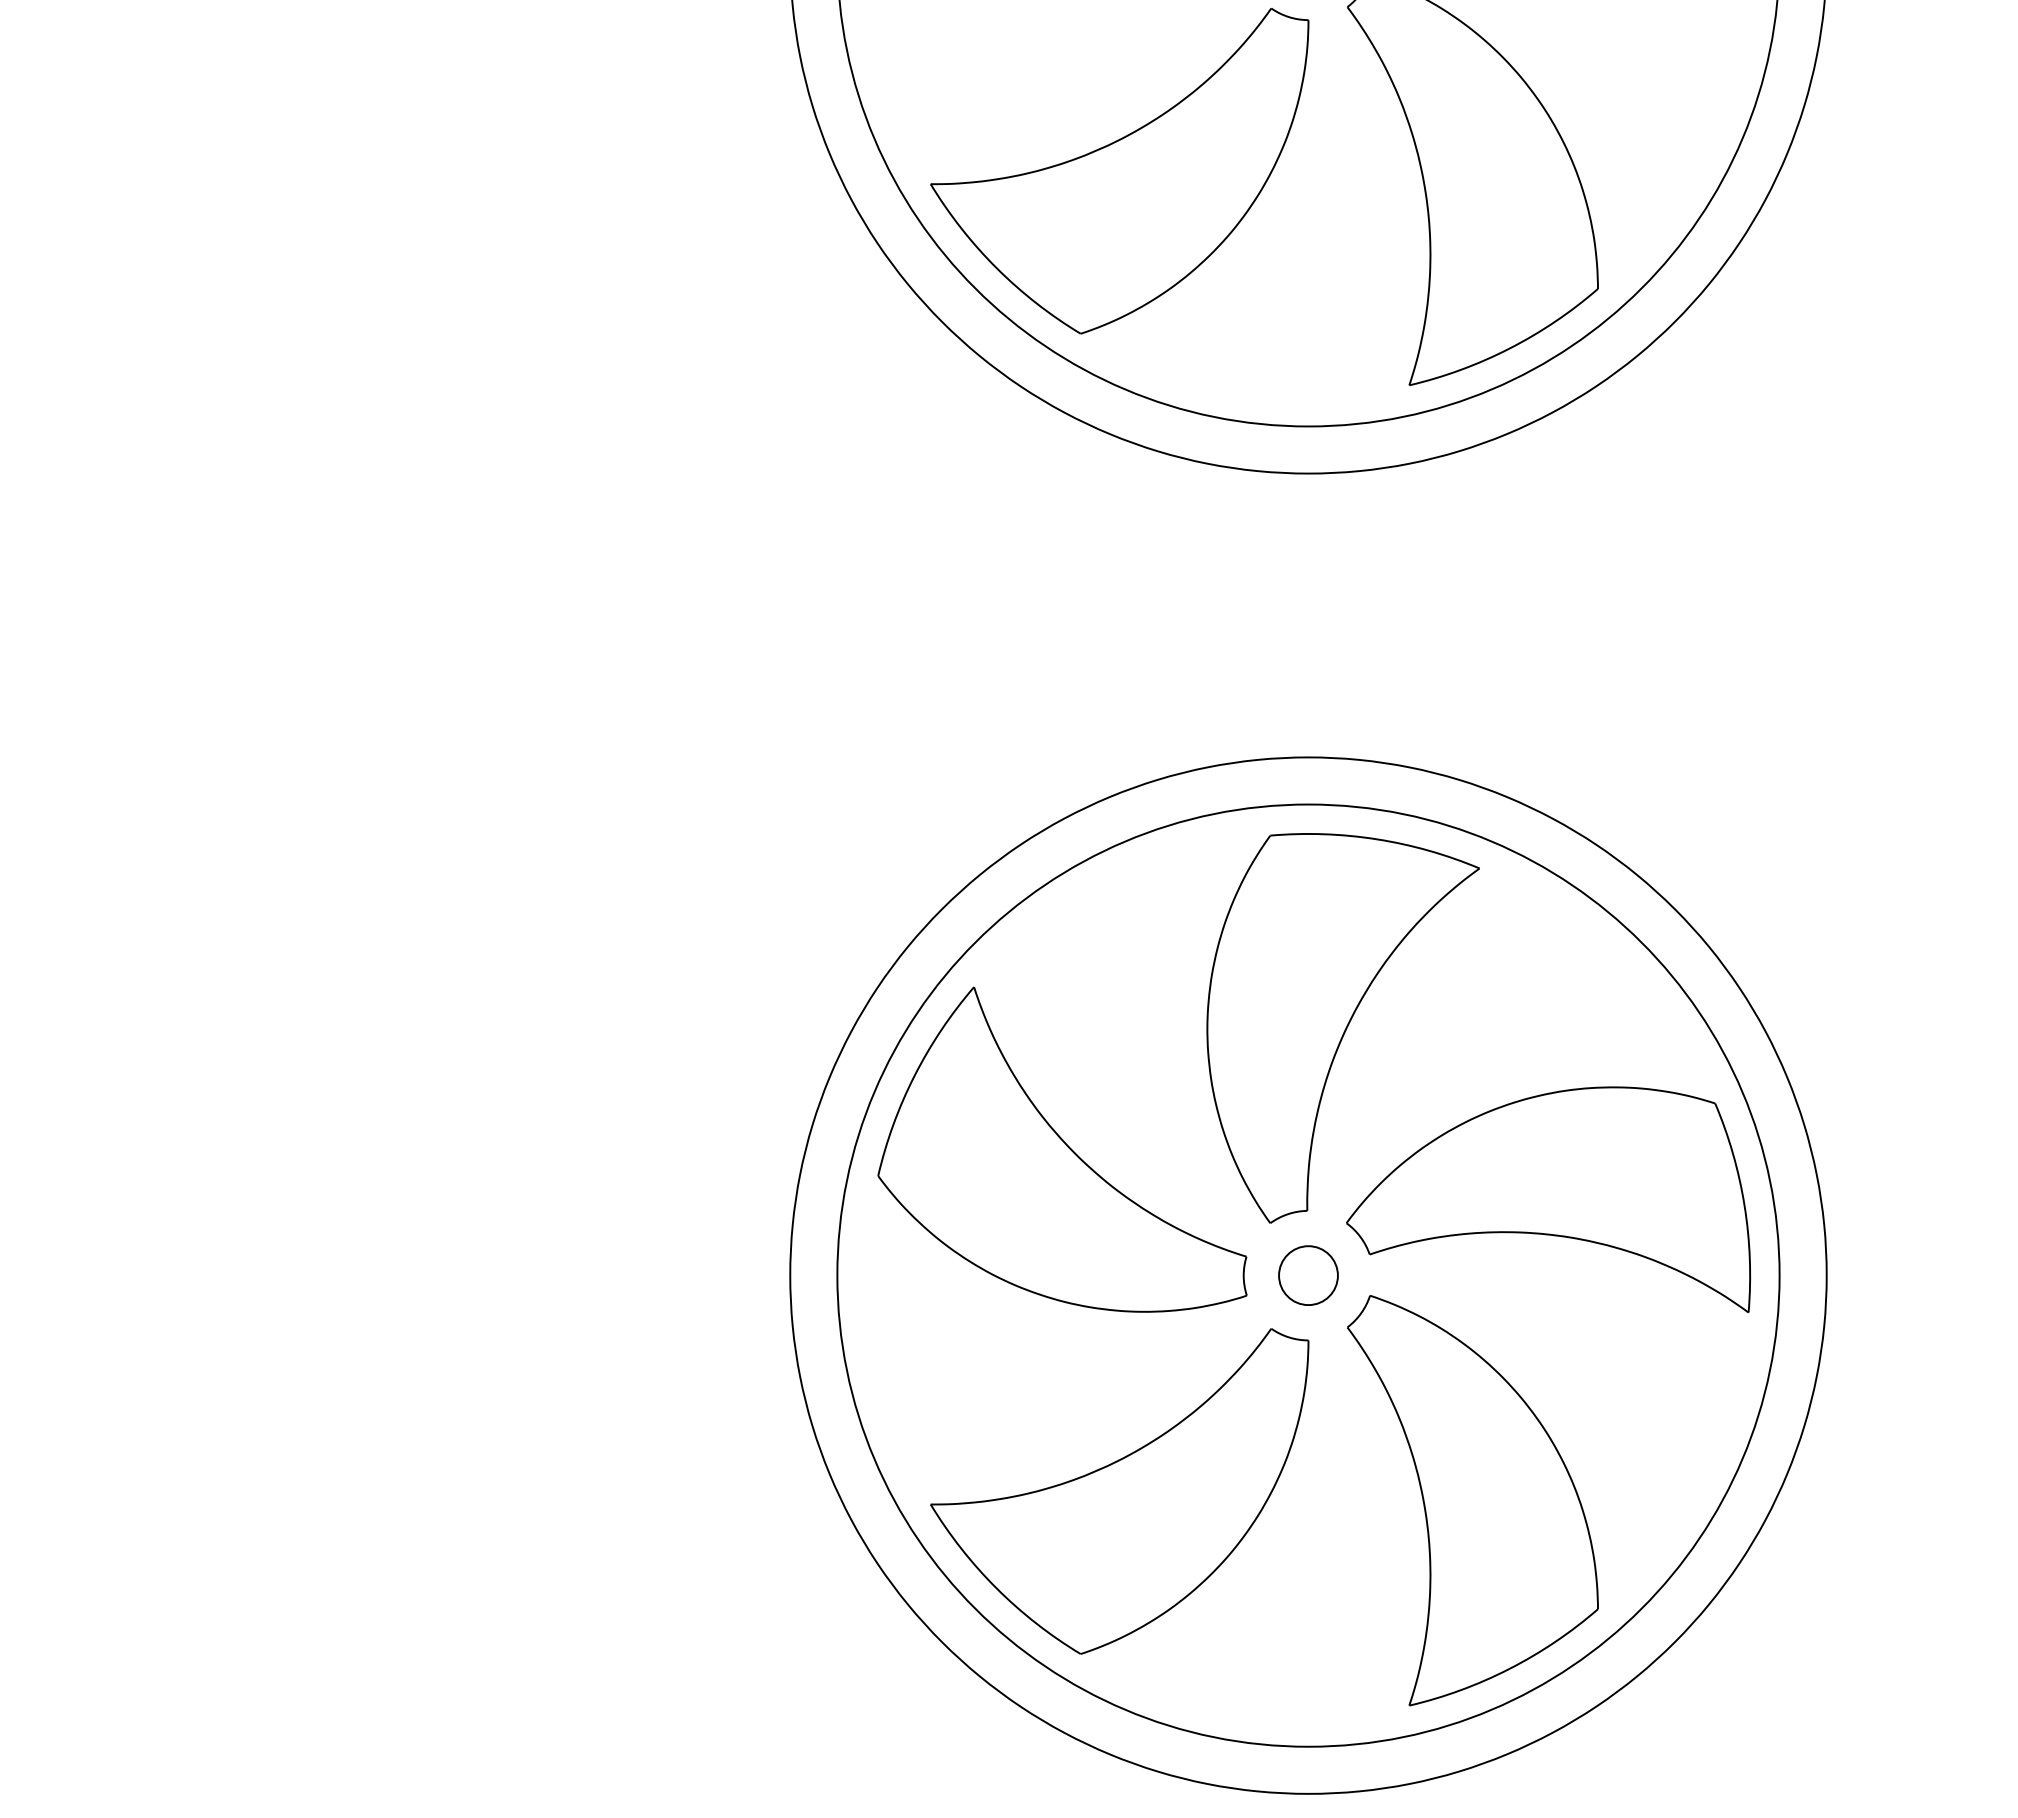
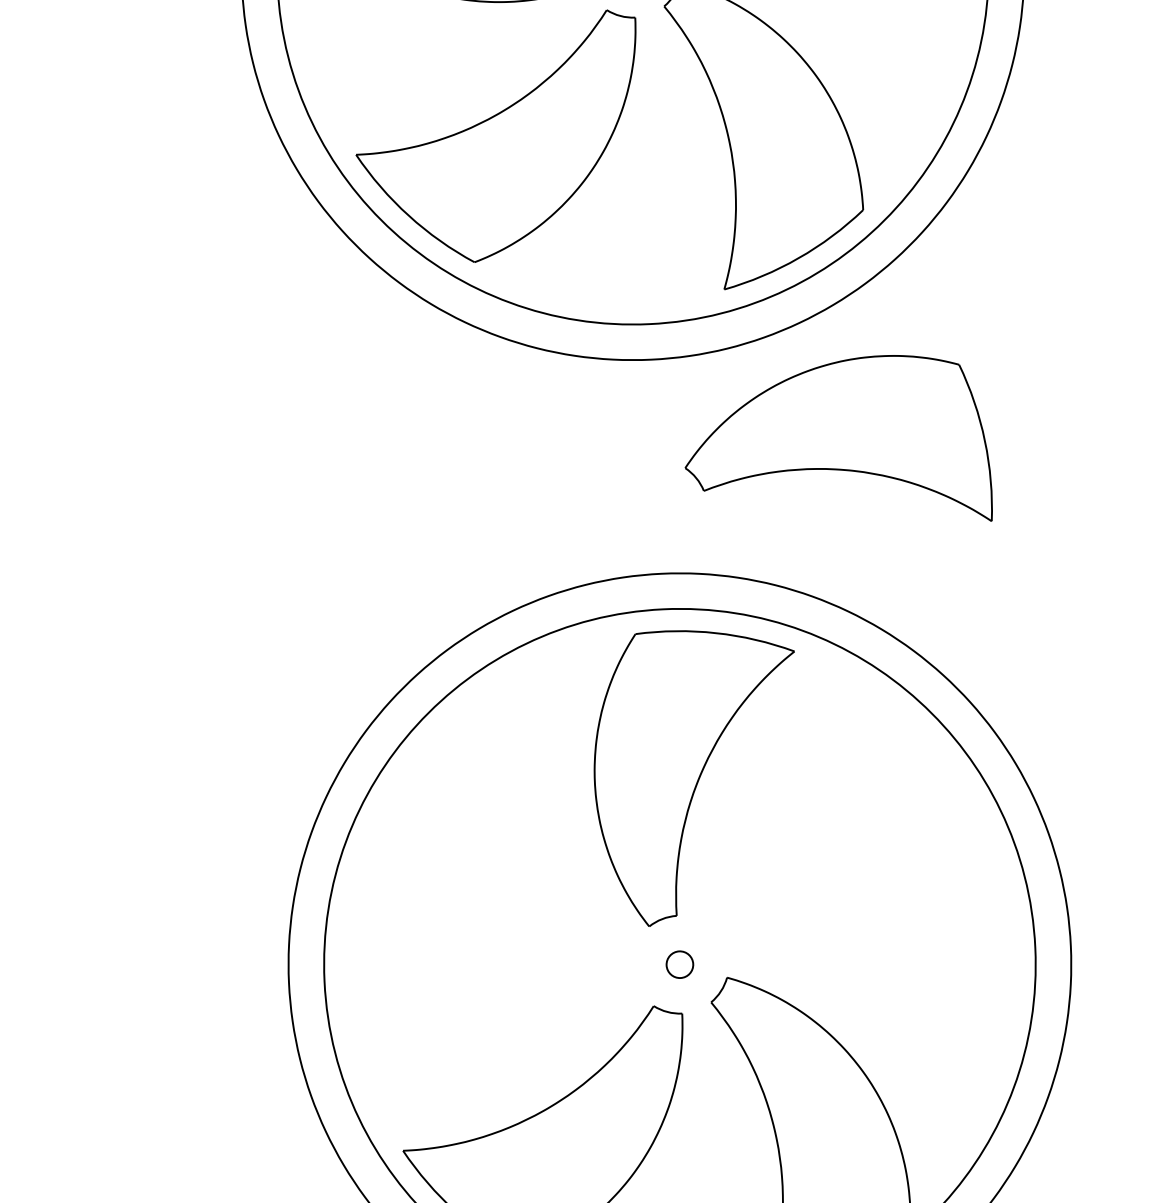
part: (1062, 1149) -> (489, 878), removed
part: (1548, 1199) -> (836, 443), moved
circle: (1308, 1275) -> (679, 964), size x0.6

